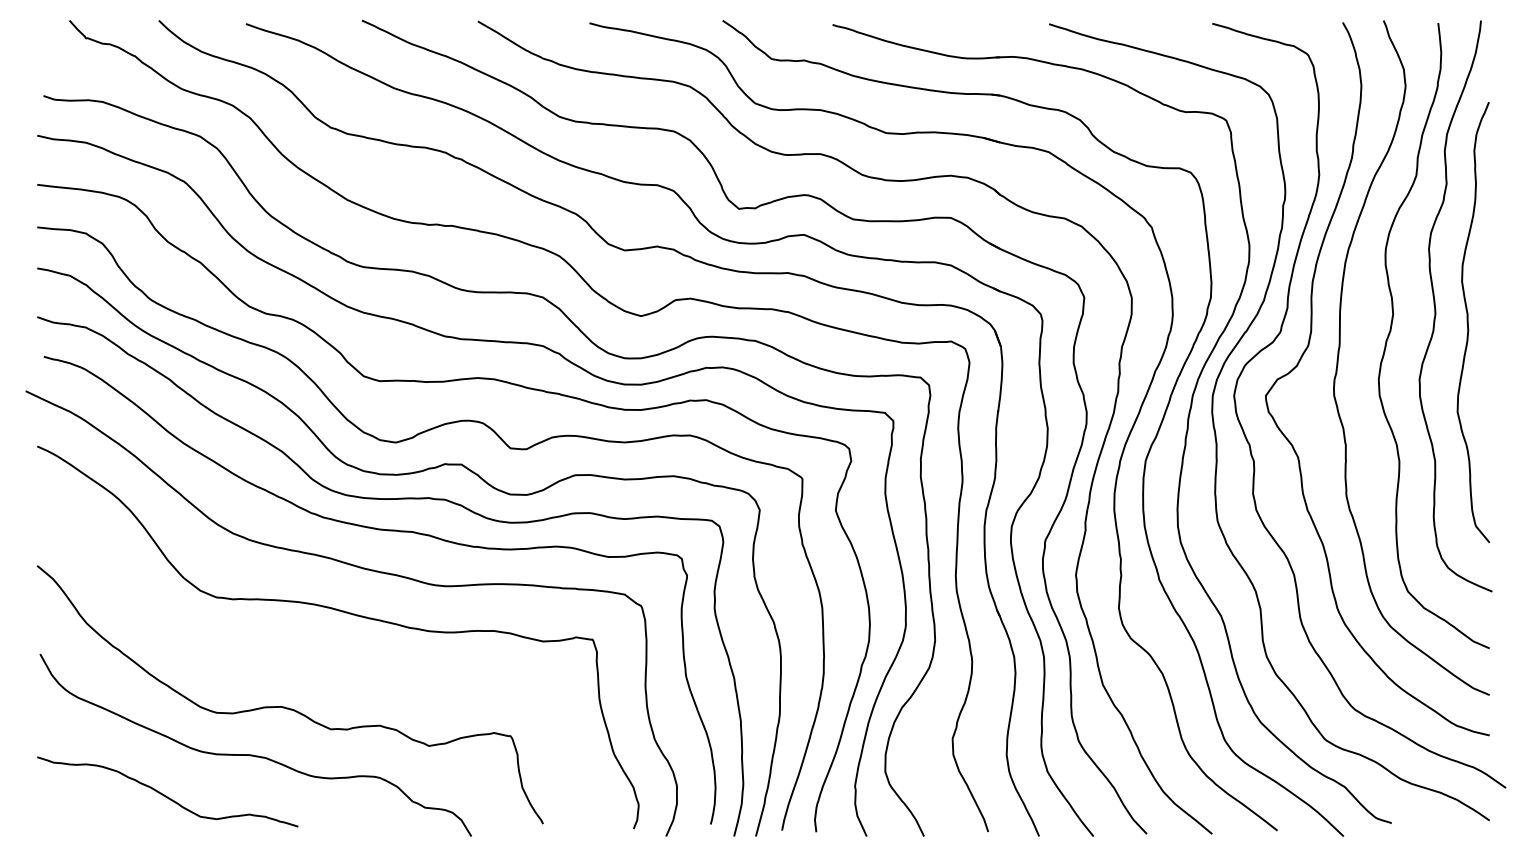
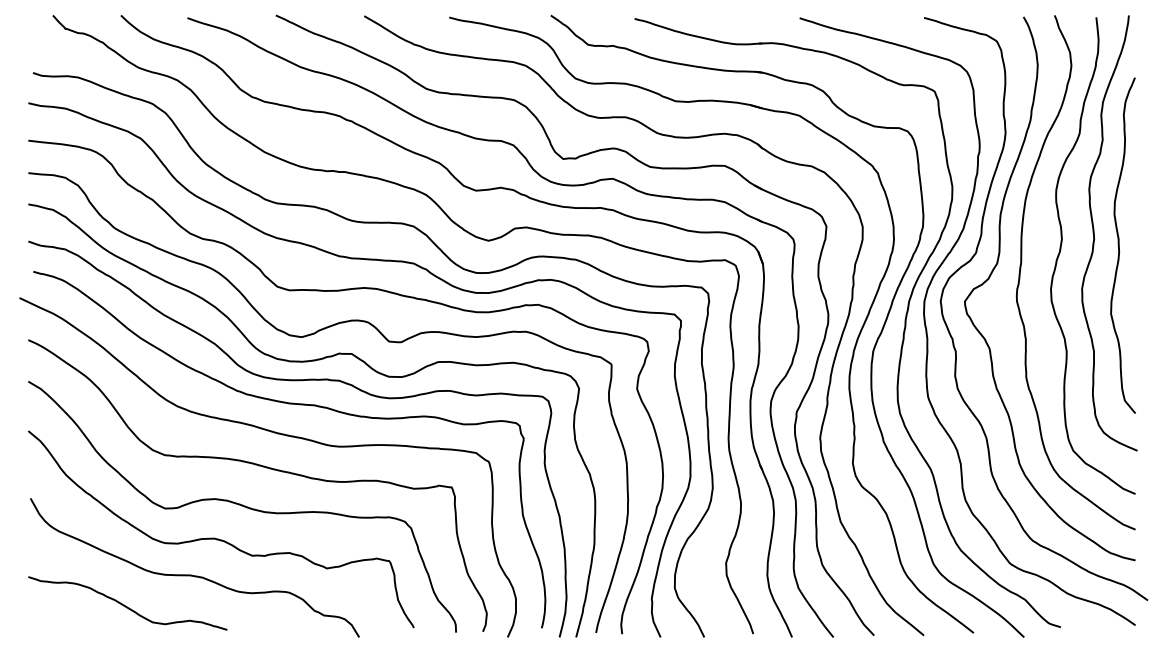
curve: (318, 664) -> (242, 506), added

